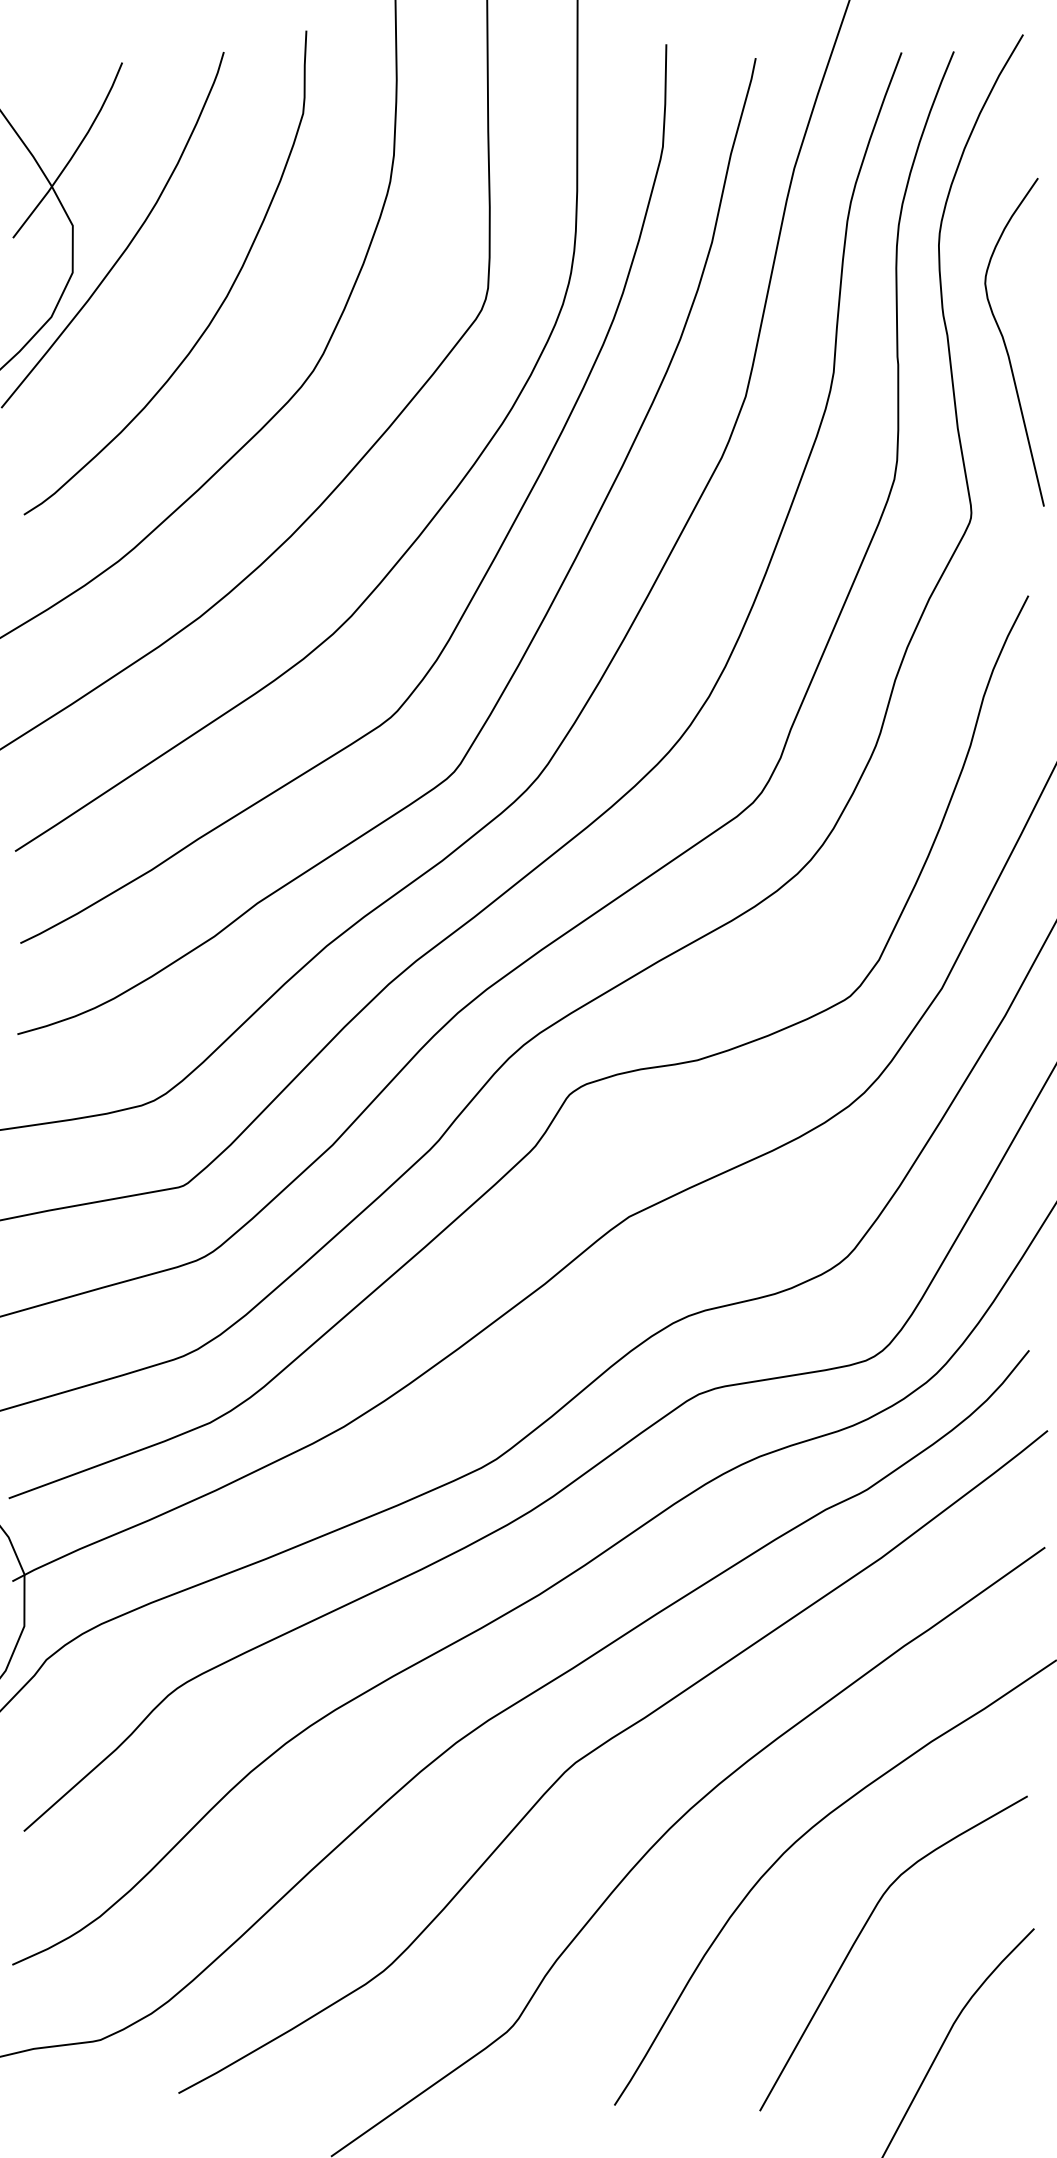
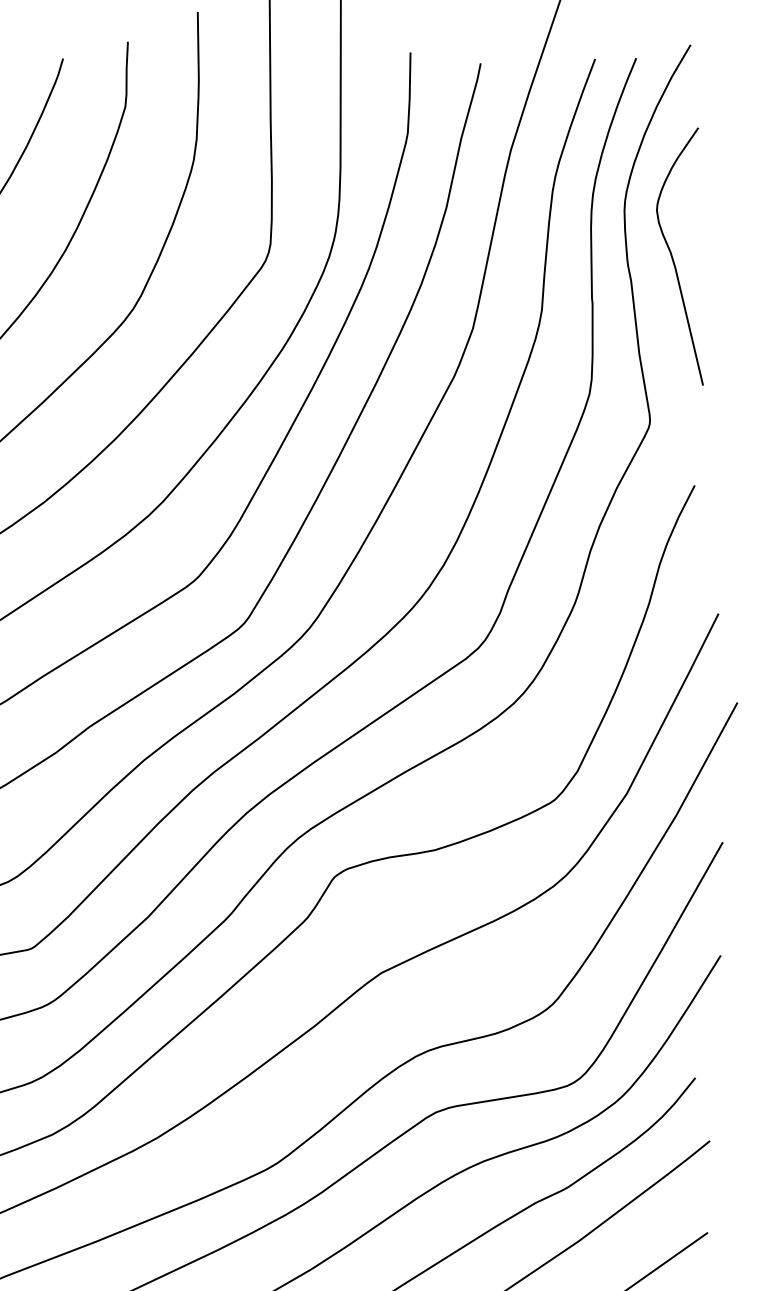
curve: (1006, 345) -> (673, 259), moved

